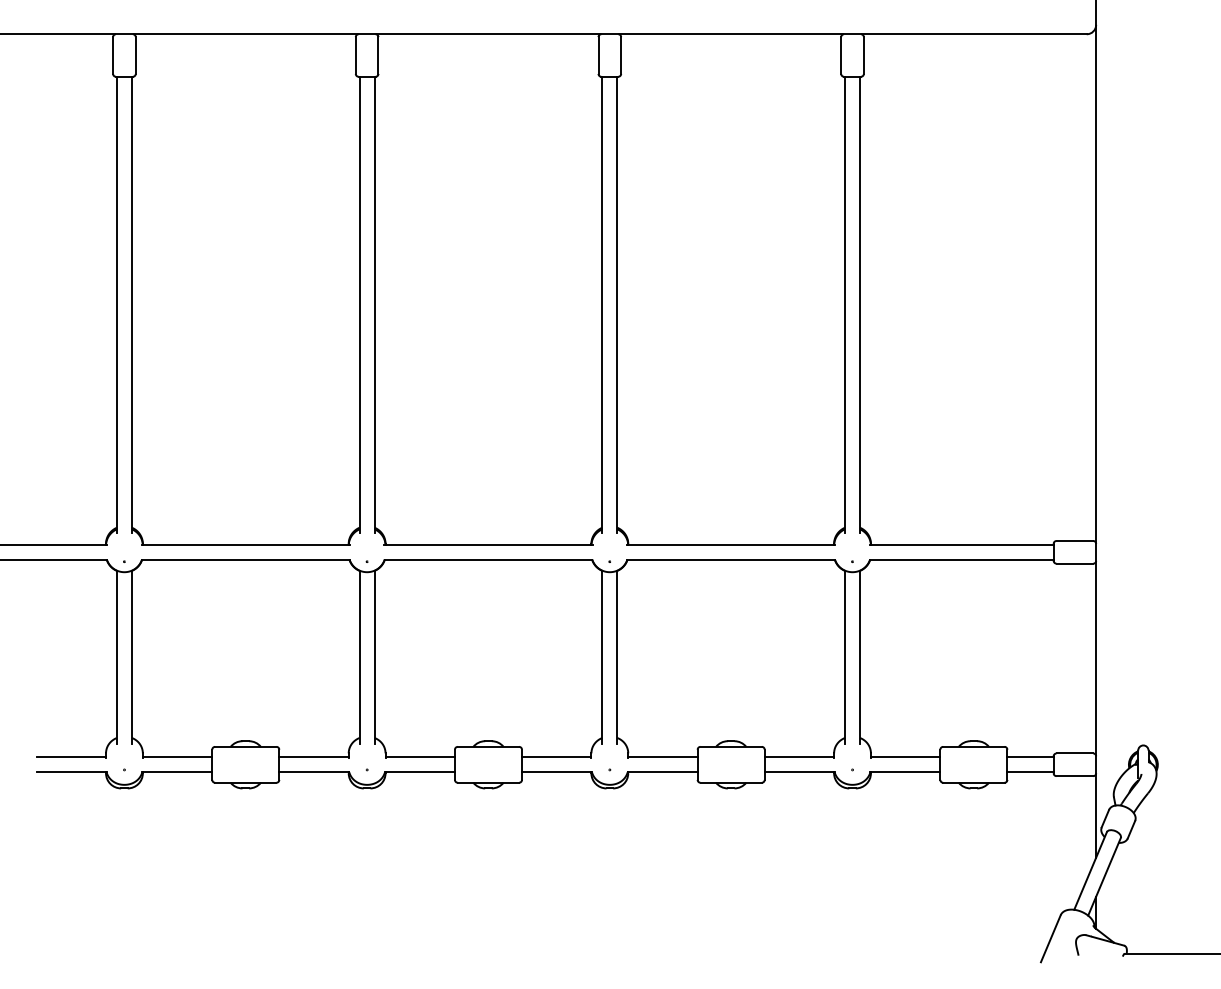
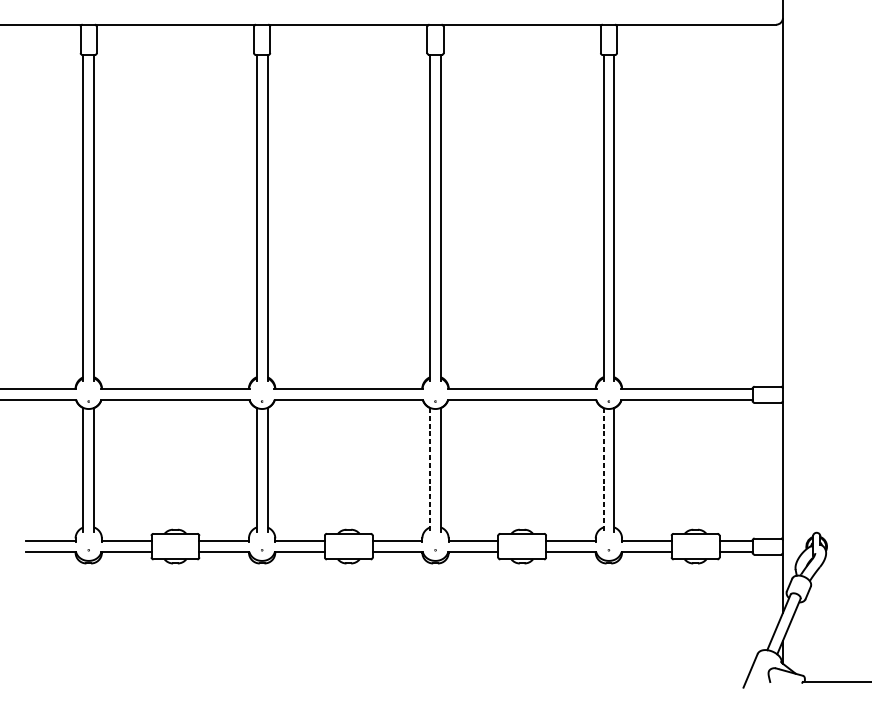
line: (602, 657) -> (430, 469), solid -> dashed
line: (844, 657) -> (603, 469), solid -> dashed

